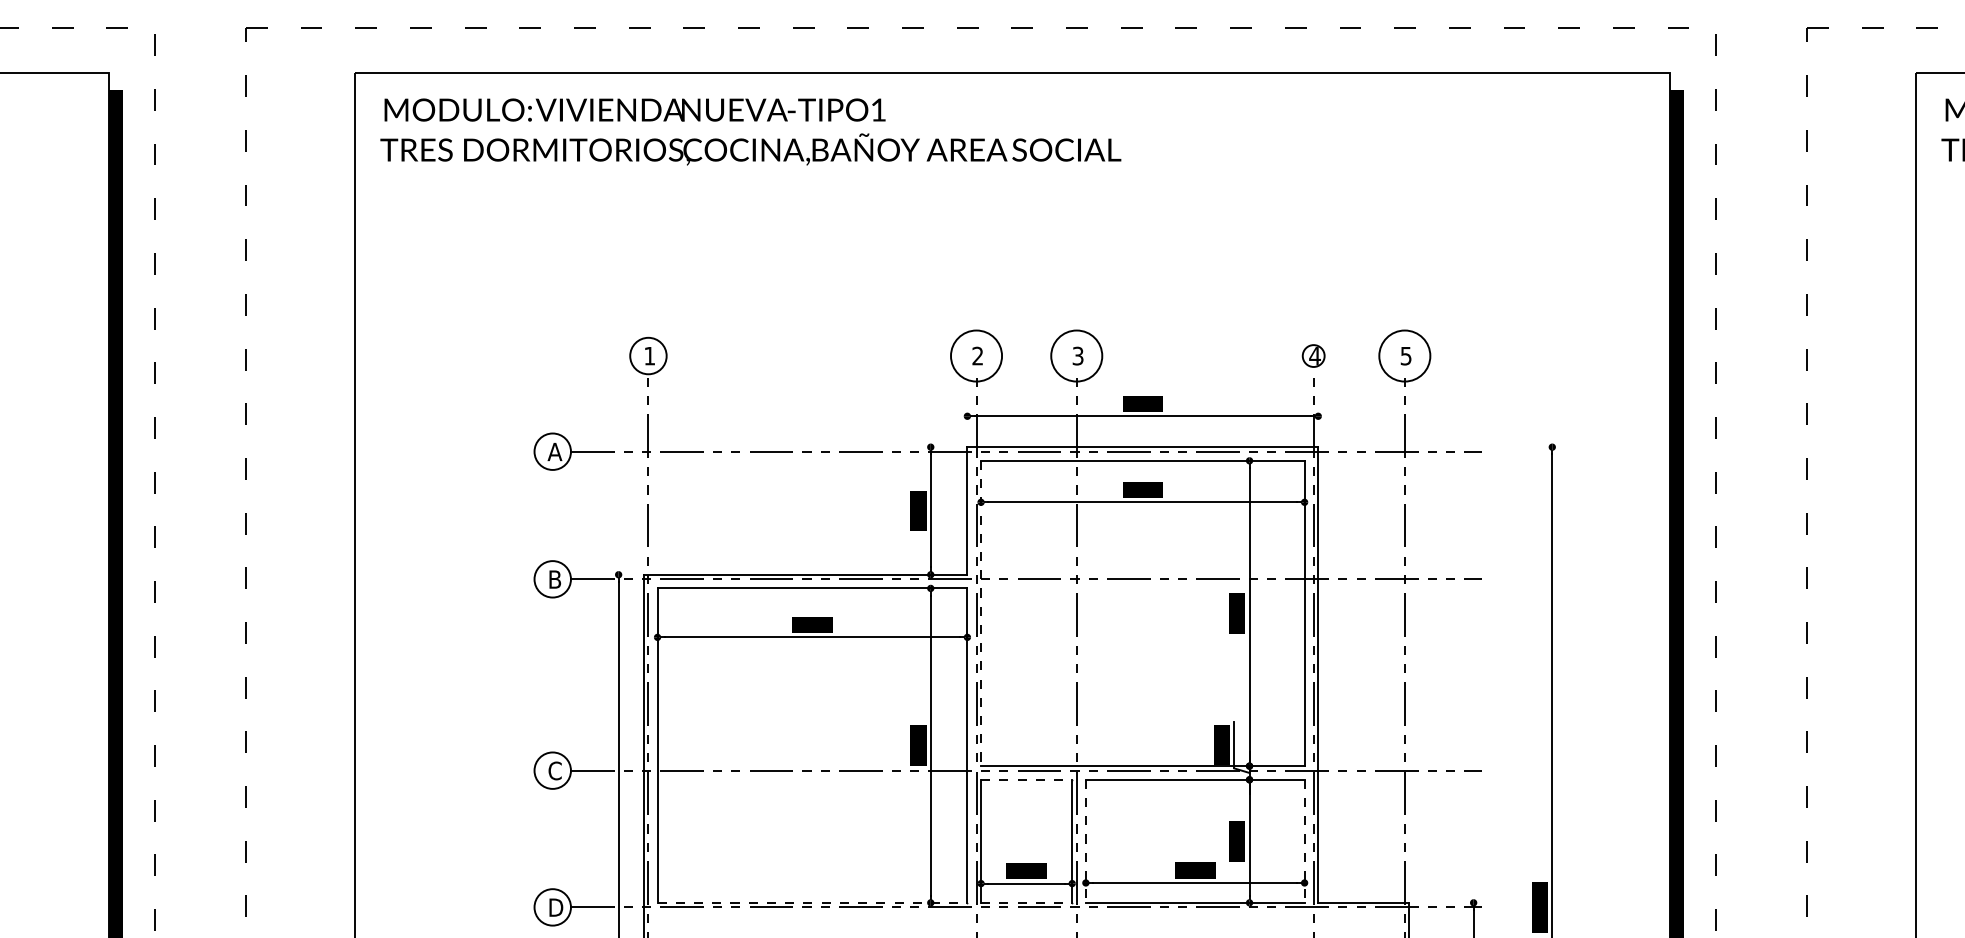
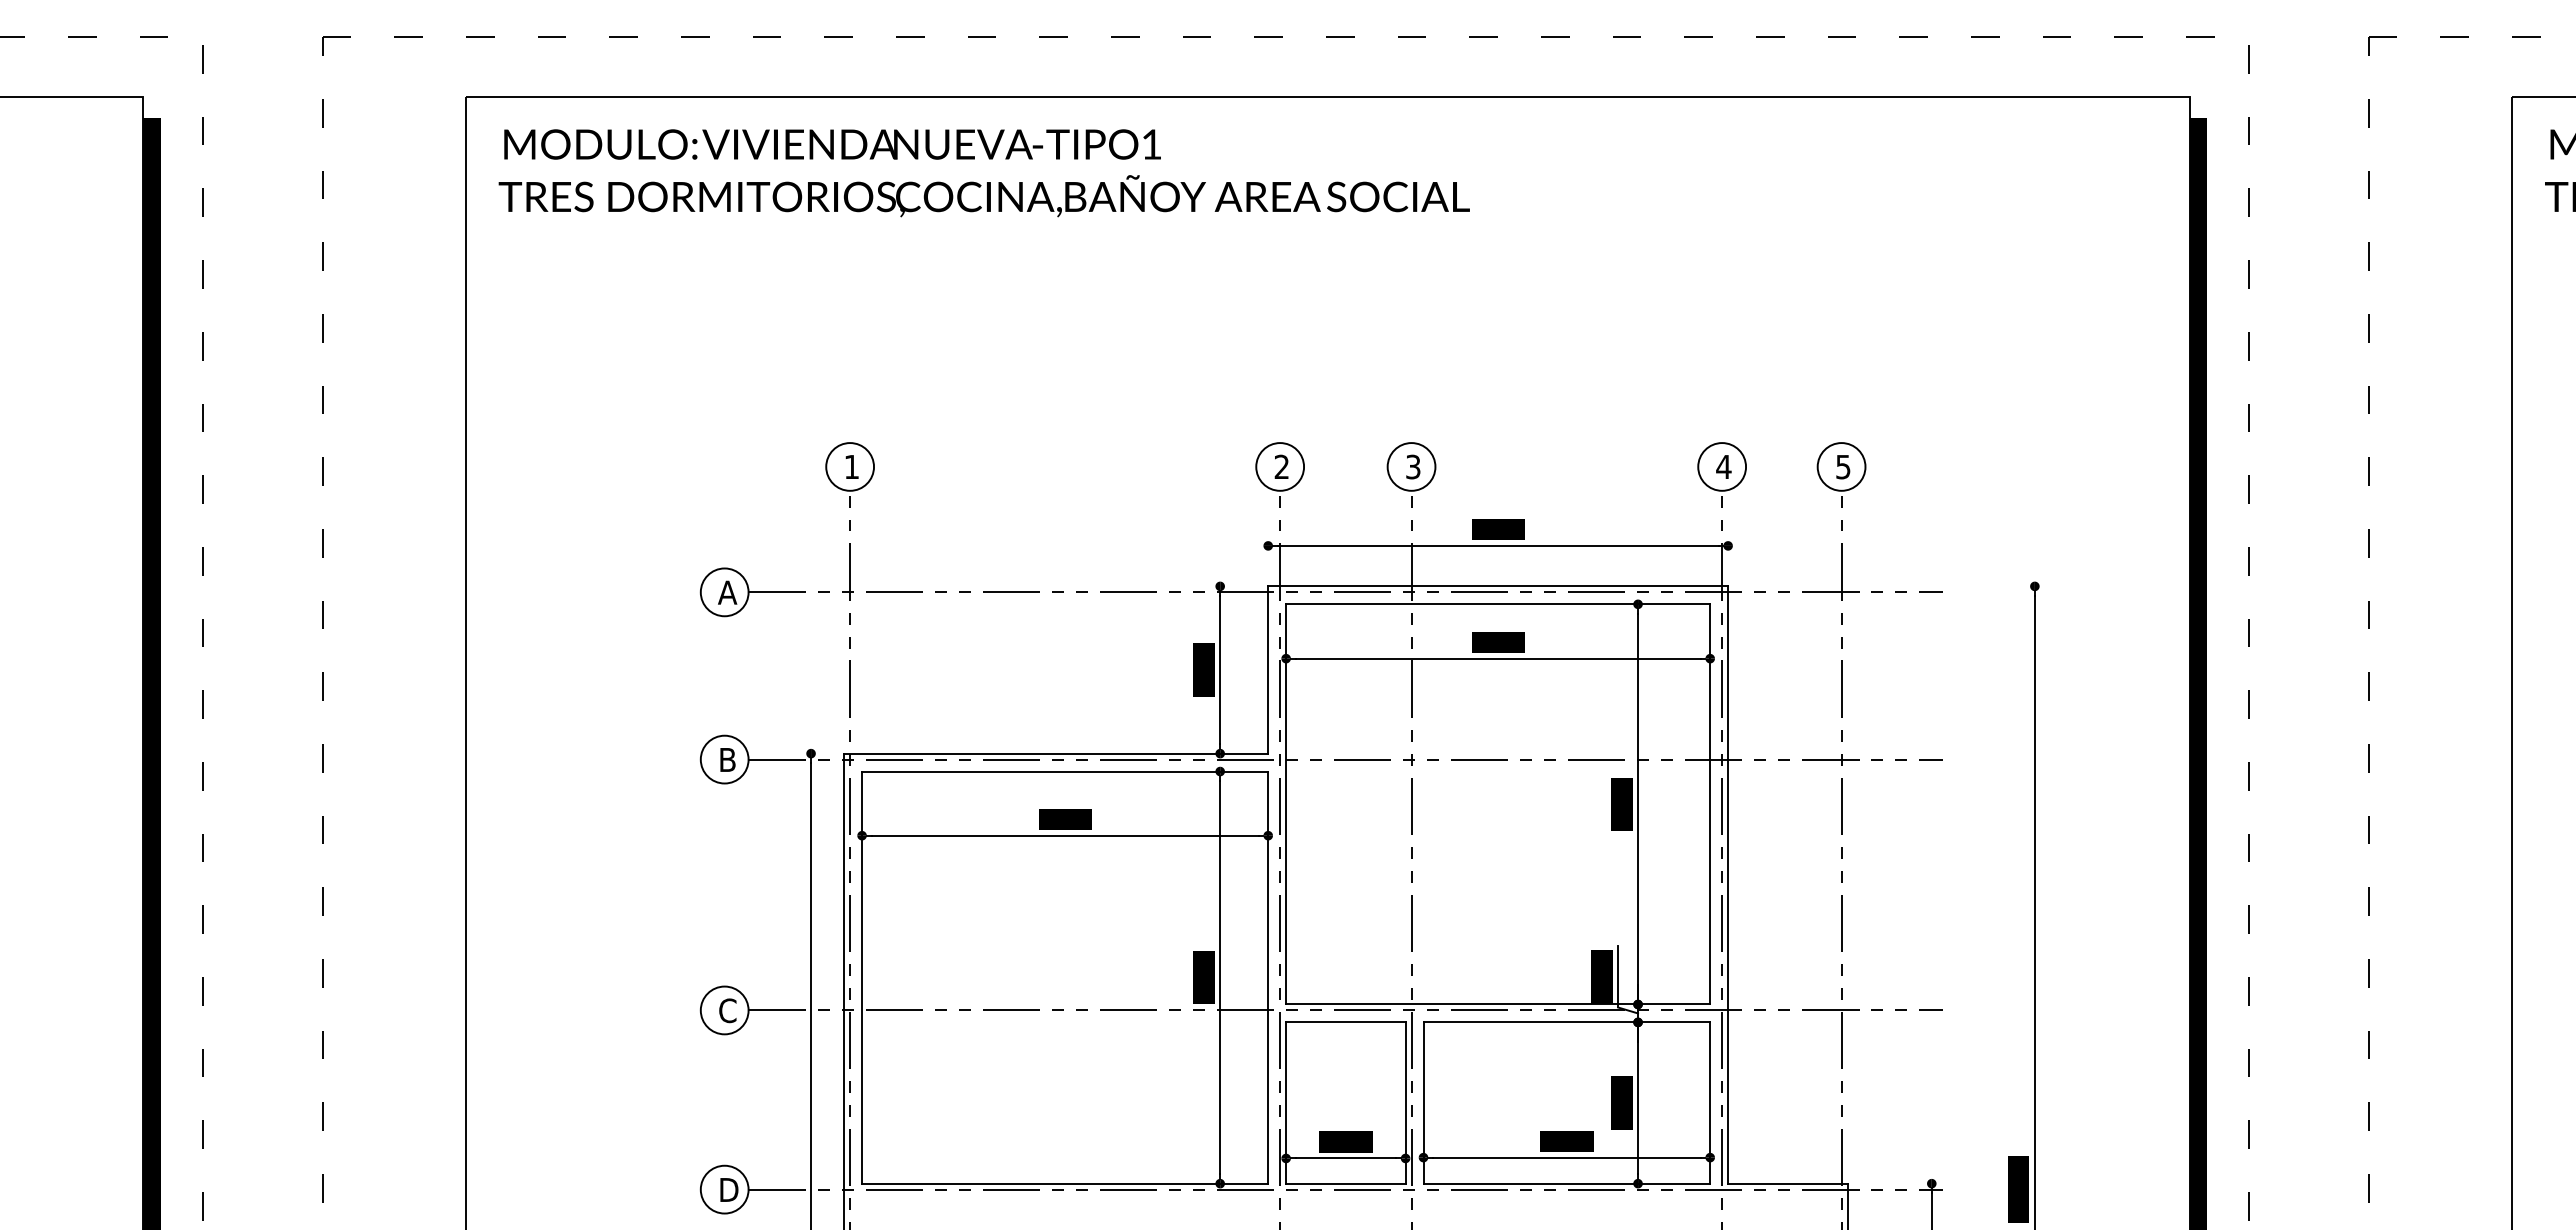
circle: (976, 355) -> (1280, 466), size x0.71
circle: (1076, 355) -> (1411, 466), size x0.71
circle: (1313, 355) -> (1722, 466), size x1.67
circle: (1404, 355) -> (1841, 466), size x0.71
line: (981, 613) -> (1286, 804), dashed -> solid
line: (1026, 779) -> (1345, 1022), dashed -> solid
line: (1085, 841) -> (1423, 1103), dashed -> solid
line: (1304, 841) -> (1710, 1103), dashed -> solid
line: (812, 902) -> (1065, 1183), dashed -> solid
line: (1026, 902) -> (1345, 1183), dashed -> solid

